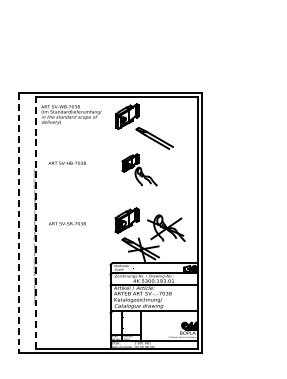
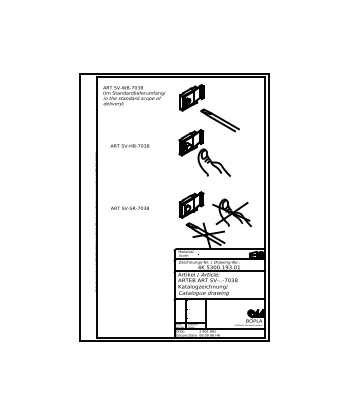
part: (139, 169) -> (204, 152), size x1.43
line: (19, 222) -> (80, 207), dashed -> solid
line: (35, 222) -> (97, 207), dashed -> solid

